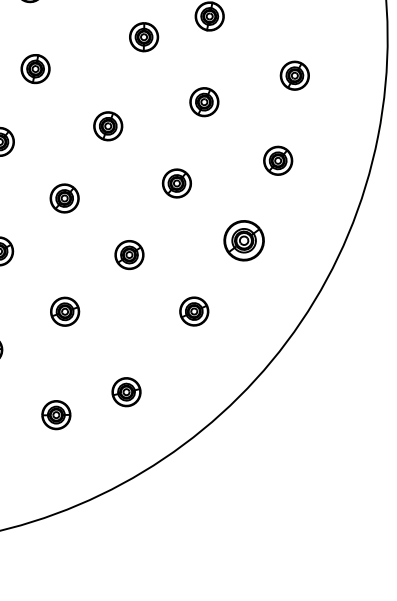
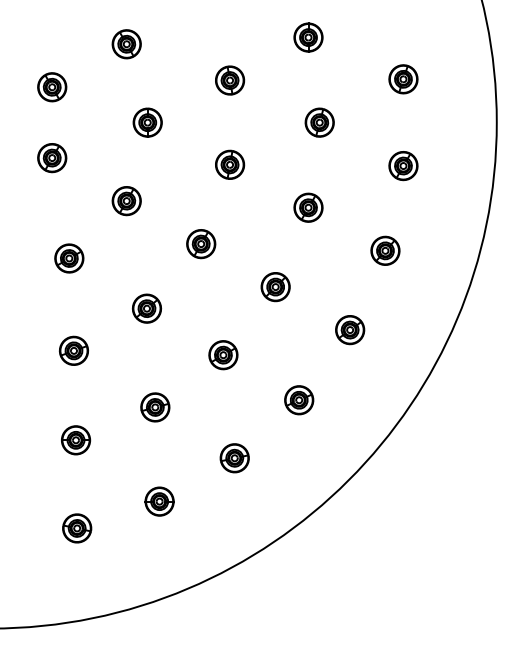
part: (144, 37) -> (230, 80), moved
part: (244, 240) -> (385, 250), size x0.71
part: (126, 392) -> (299, 400), moved

